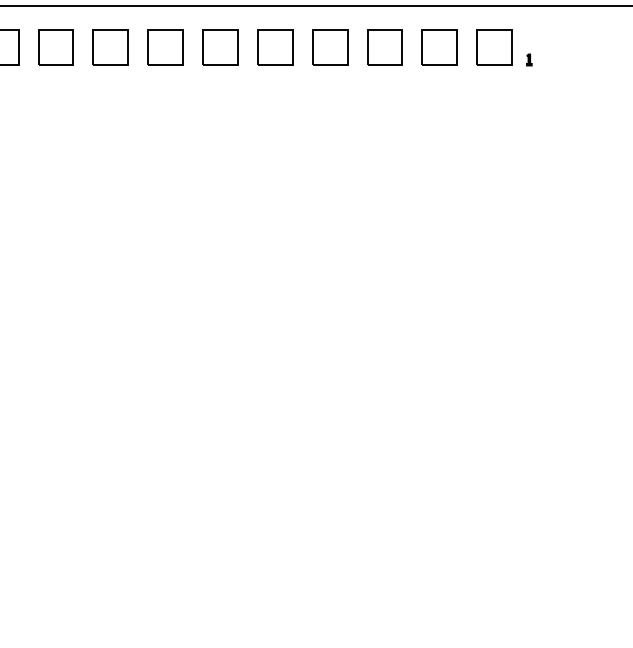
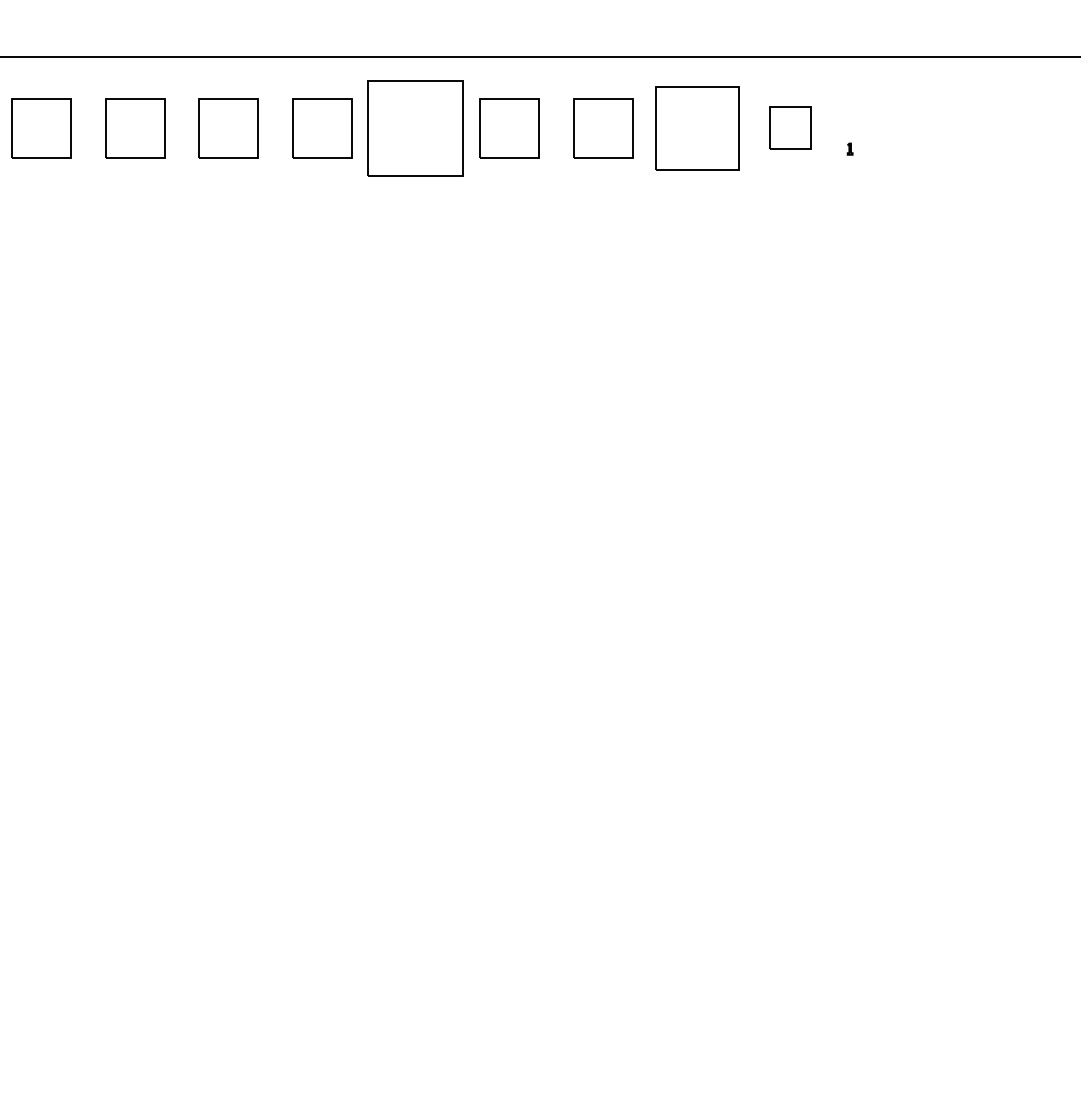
part: (275, 47) -> (416, 127), size x1.6
part: (439, 47) -> (696, 127), size x1.4
part: (494, 47) -> (790, 127), size x0.7
part: (529, 59) -> (850, 148), size x0.6

